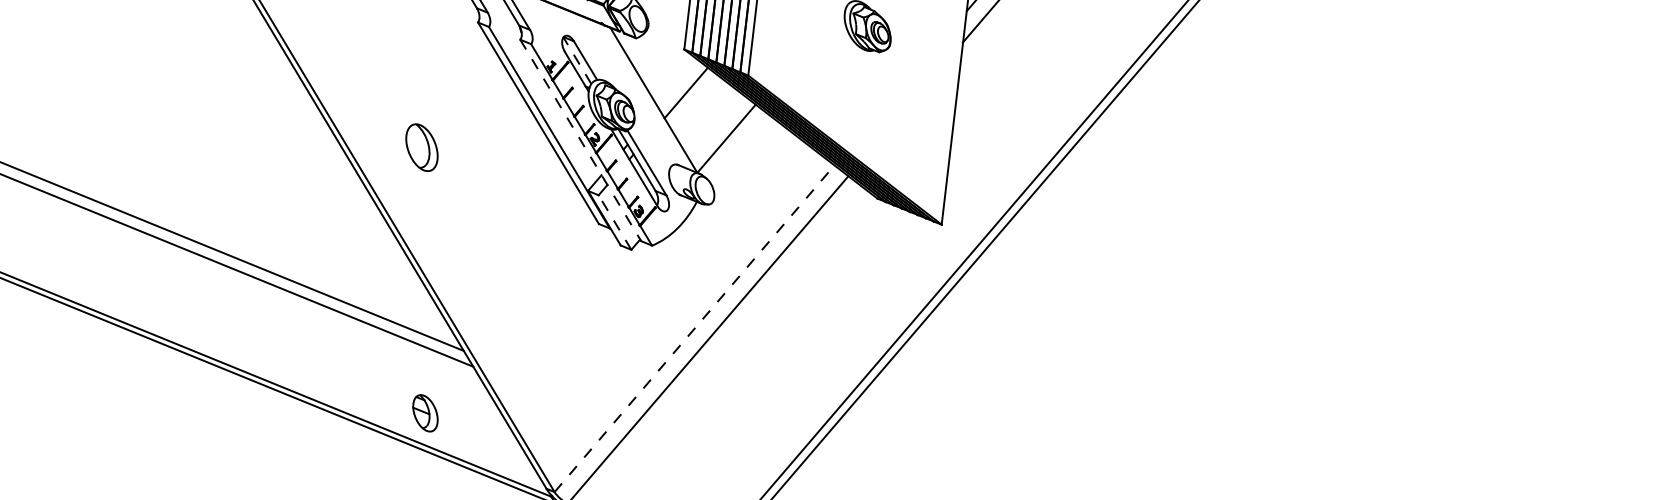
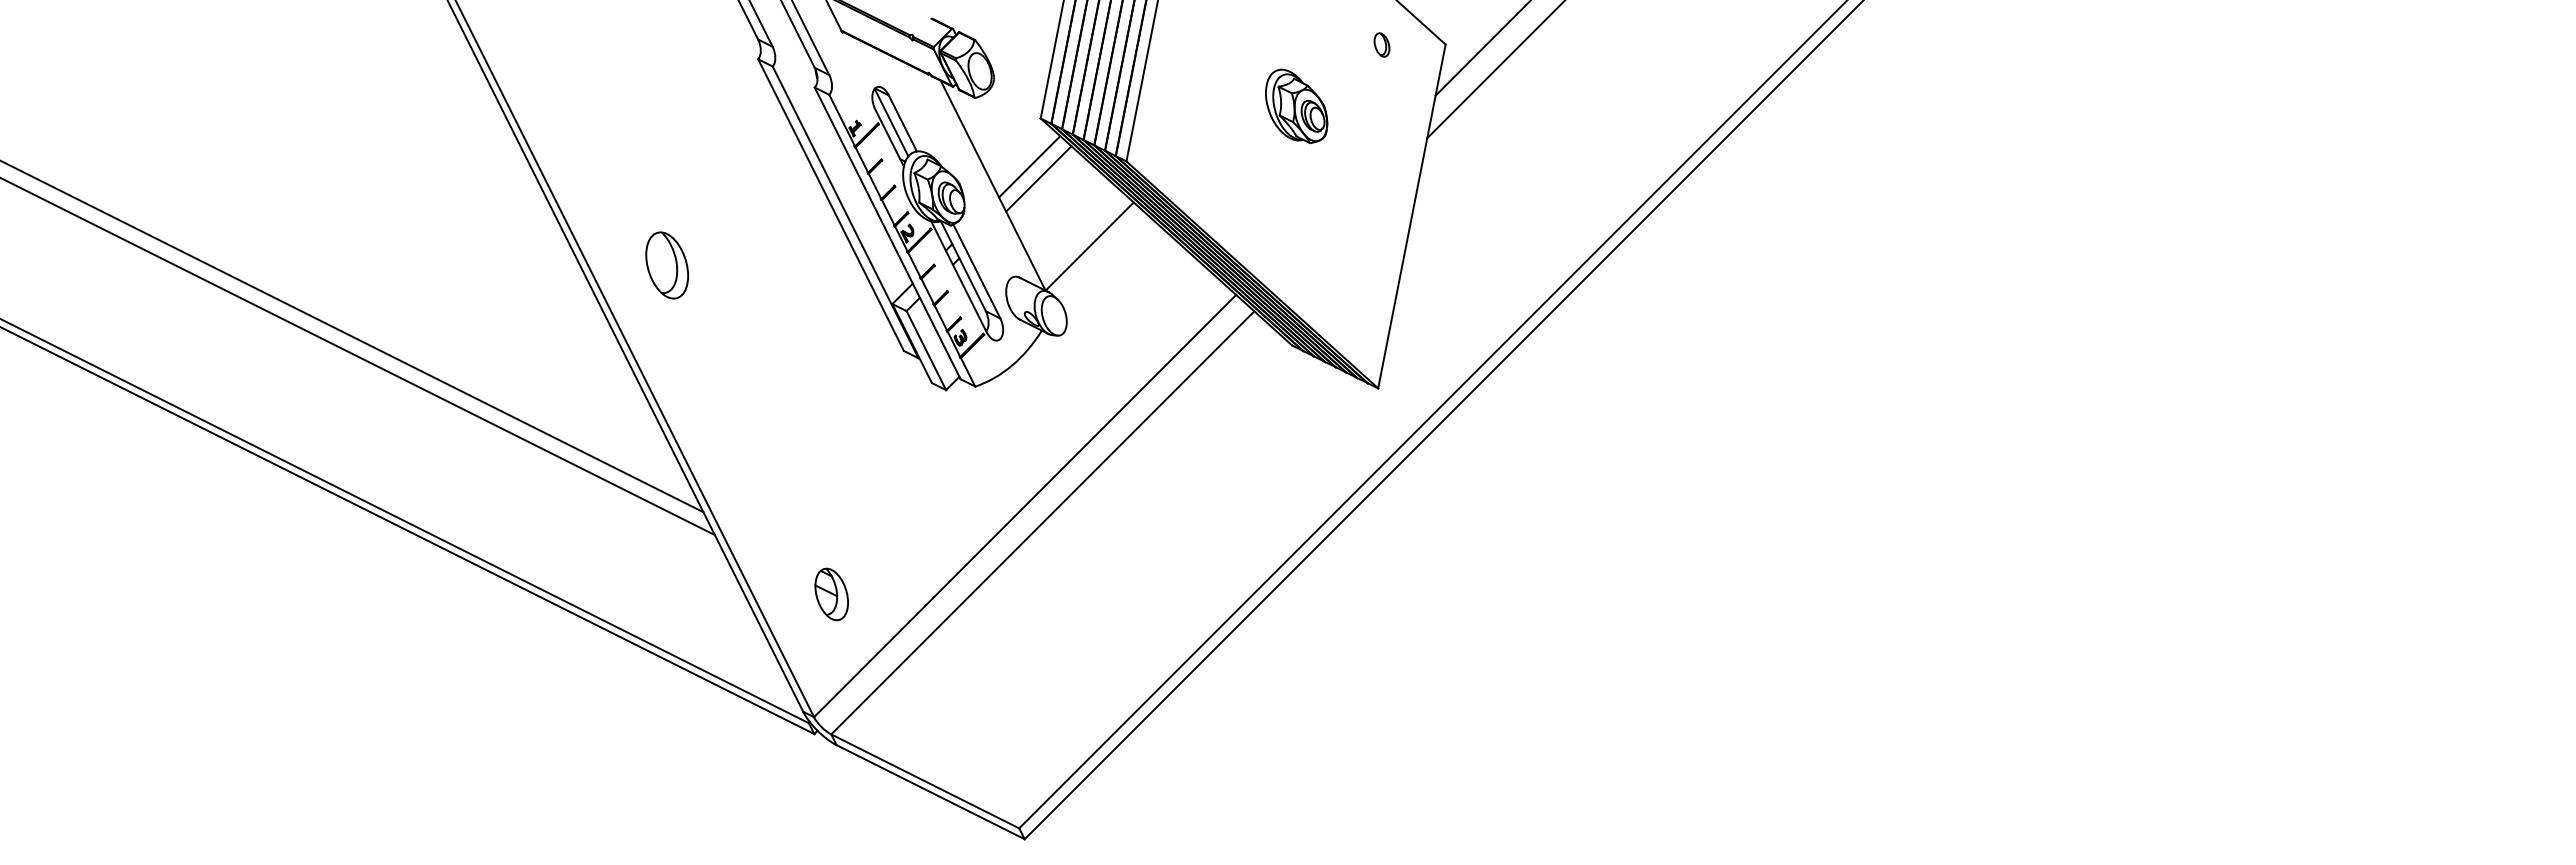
line: (577, 60) -> (891, 122), dashed -> solid
line: (678, 84) -> (1029, 166), added
line: (580, 140) -> (887, 233), dashed -> solid
part: (421, 147) -> (666, 265), moved
line: (615, 222) -> (926, 350), dashed -> solid
line: (694, 329) -> (1025, 506), dashed -> solid
part: (425, 413) -> (831, 594), moved

